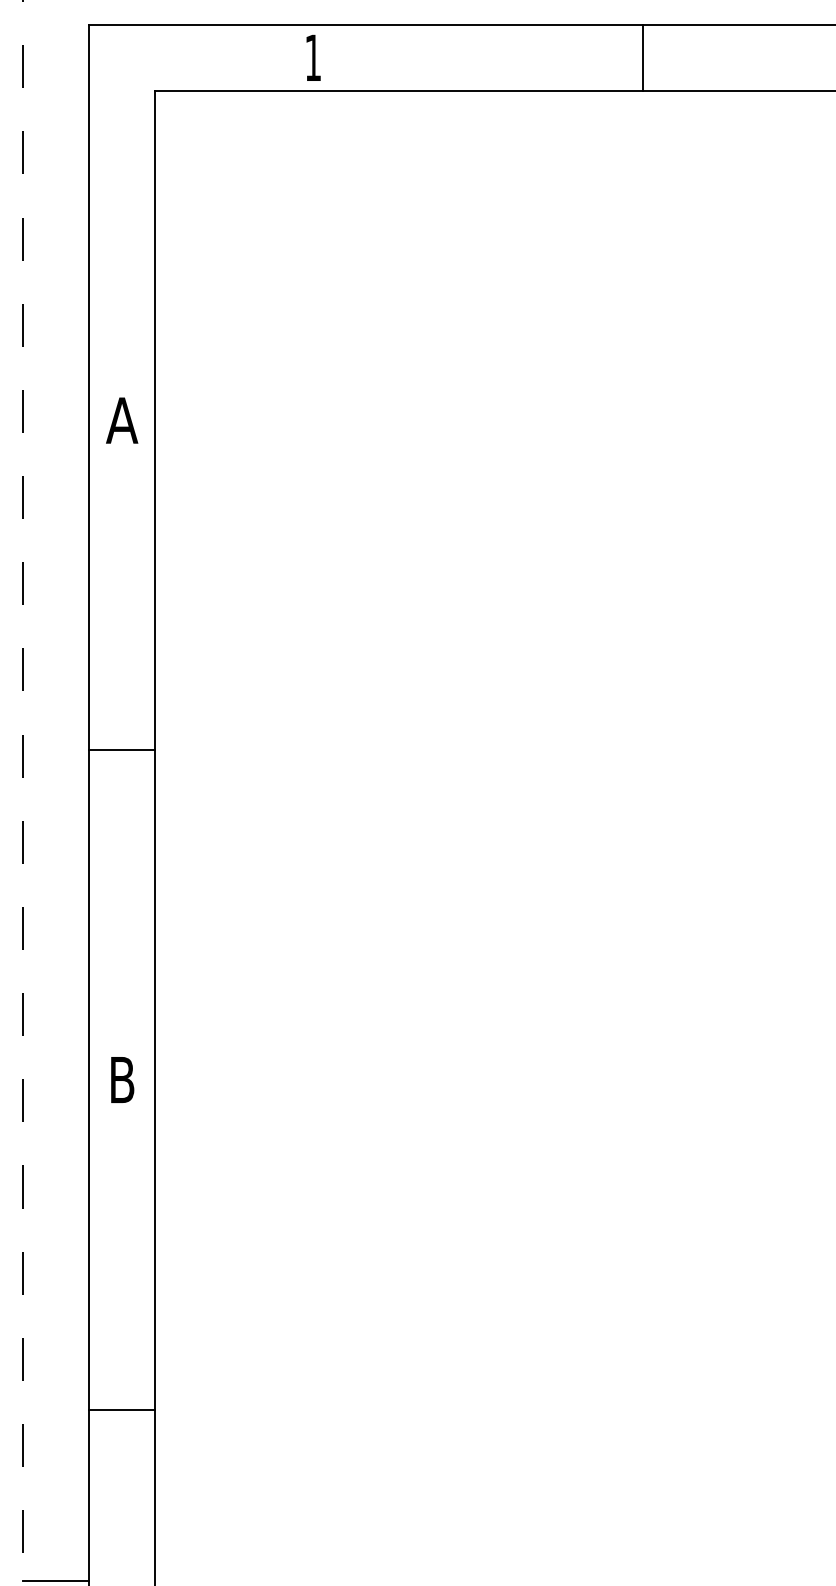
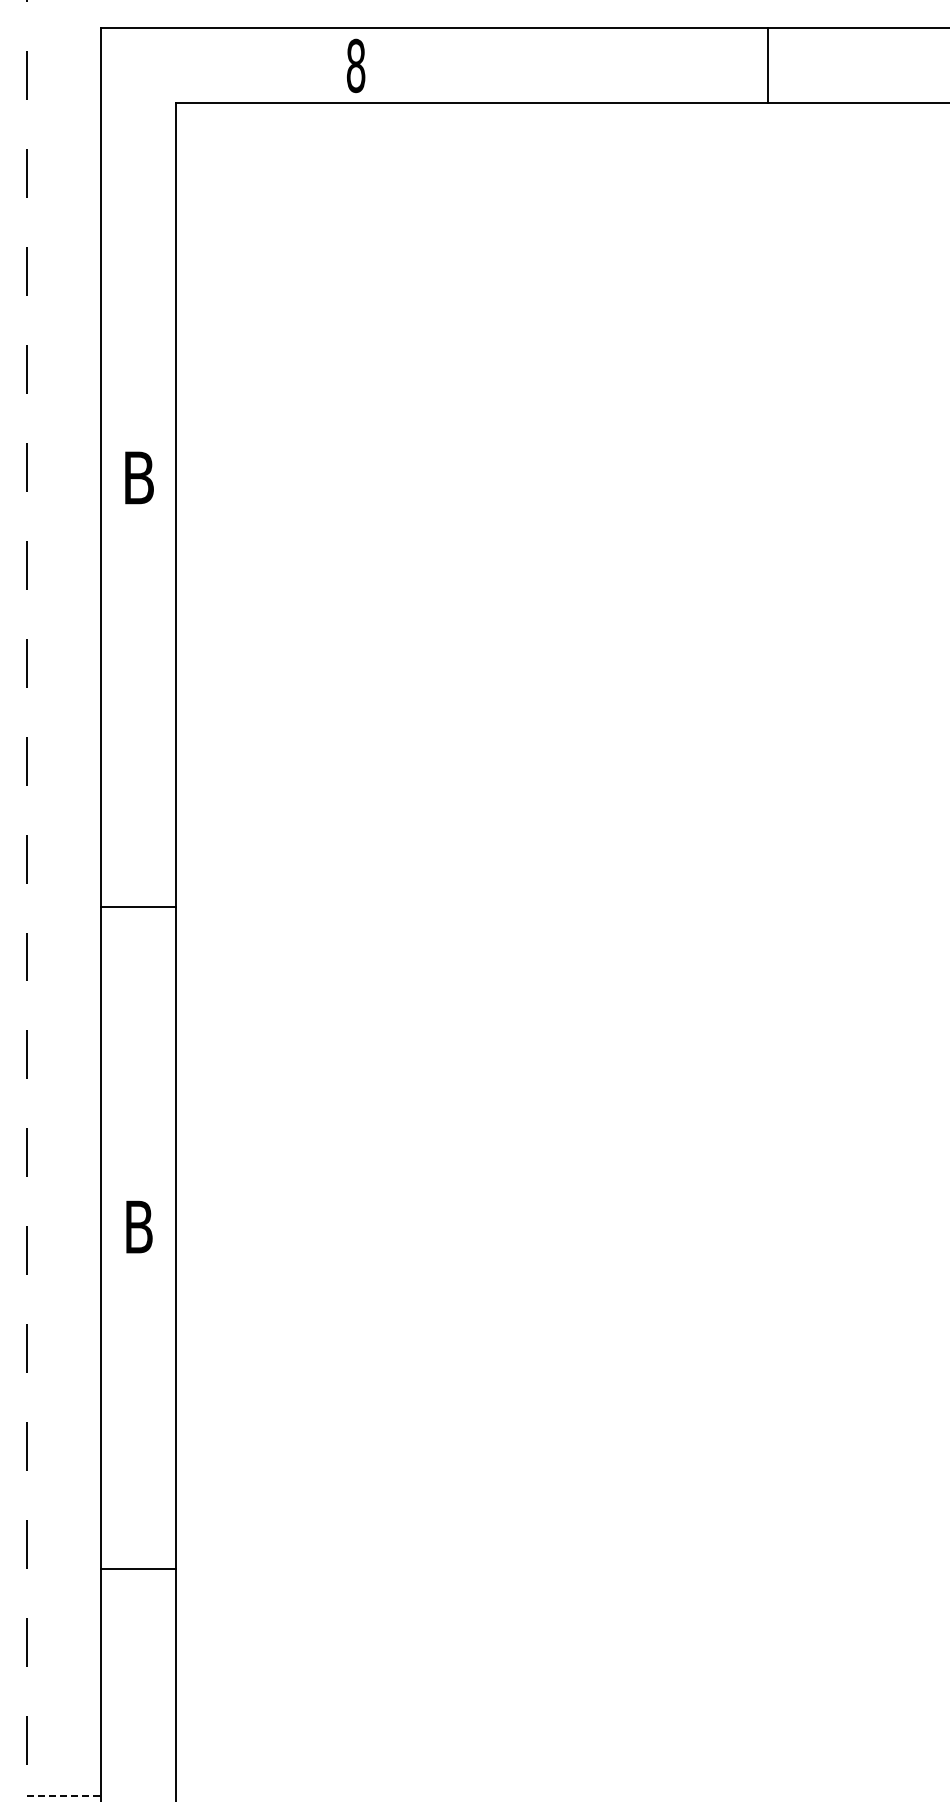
text: (312, 57) -> (355, 65), 1 -> 8
line: (642, 57) -> (767, 65), moved
text: (121, 420) -> (138, 477), A -> B
line: (121, 750) -> (138, 906), moved
line: (121, 1409) -> (138, 1568), moved
line: (56, 1581) -> (64, 1796), solid -> dashed

